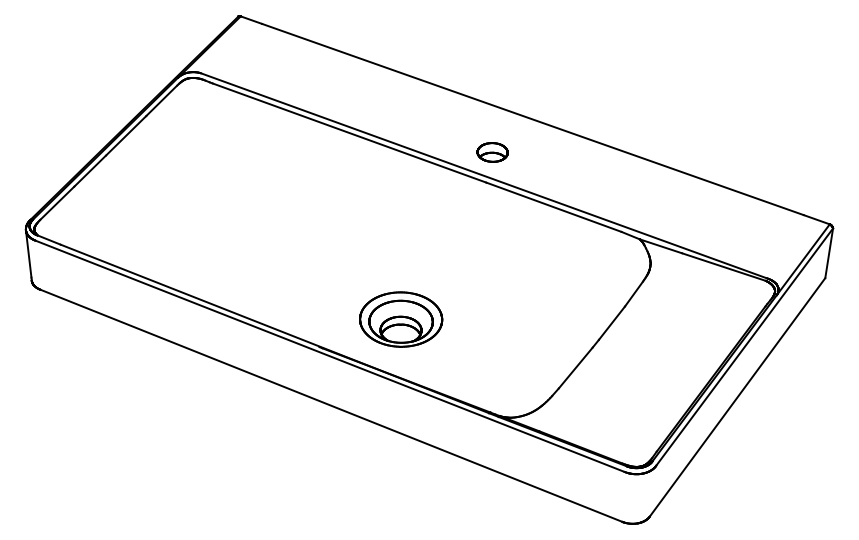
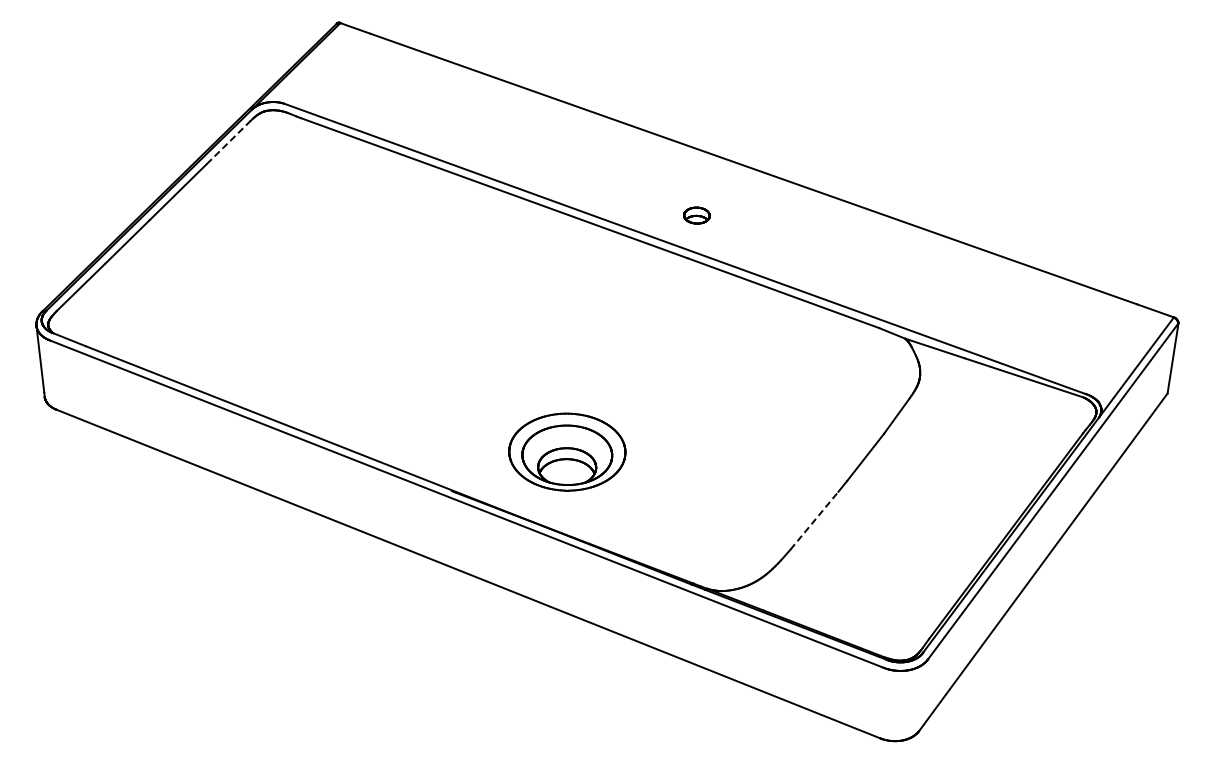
line: (161, 100) -> (228, 142), solid -> dashed
part: (492, 152) -> (696, 215), size x0.6
line: (575, 367) -> (814, 520), solid -> dashed

